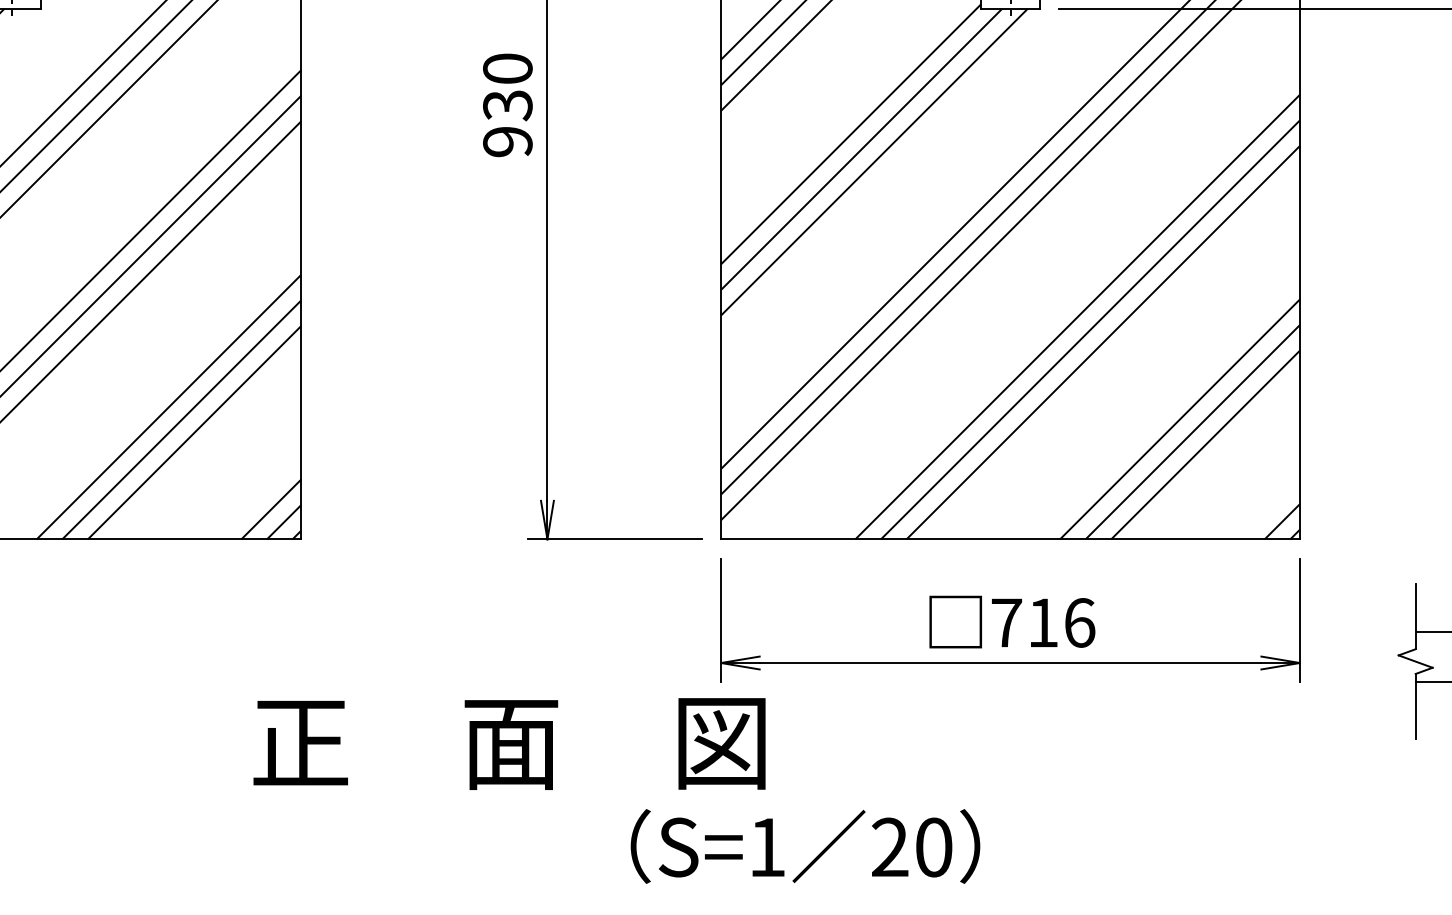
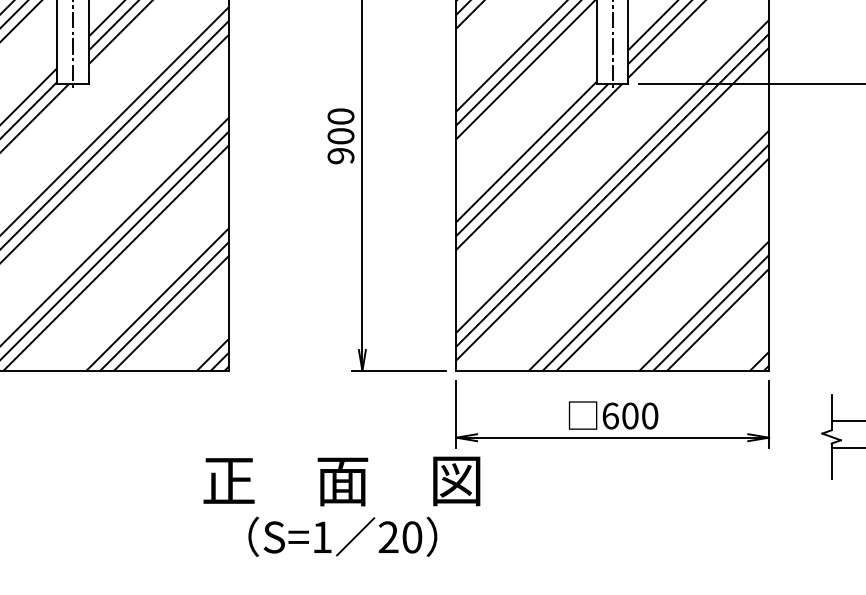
text: (506, 105) -> (340, 136), 930 -> 900
text: (1043, 621) -> (630, 415), 716 -> 600
text: (804, 845) -> (342, 536), moved

